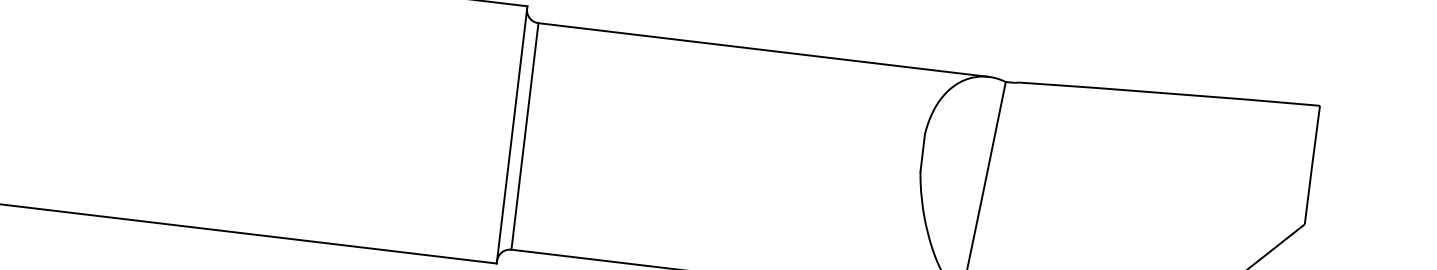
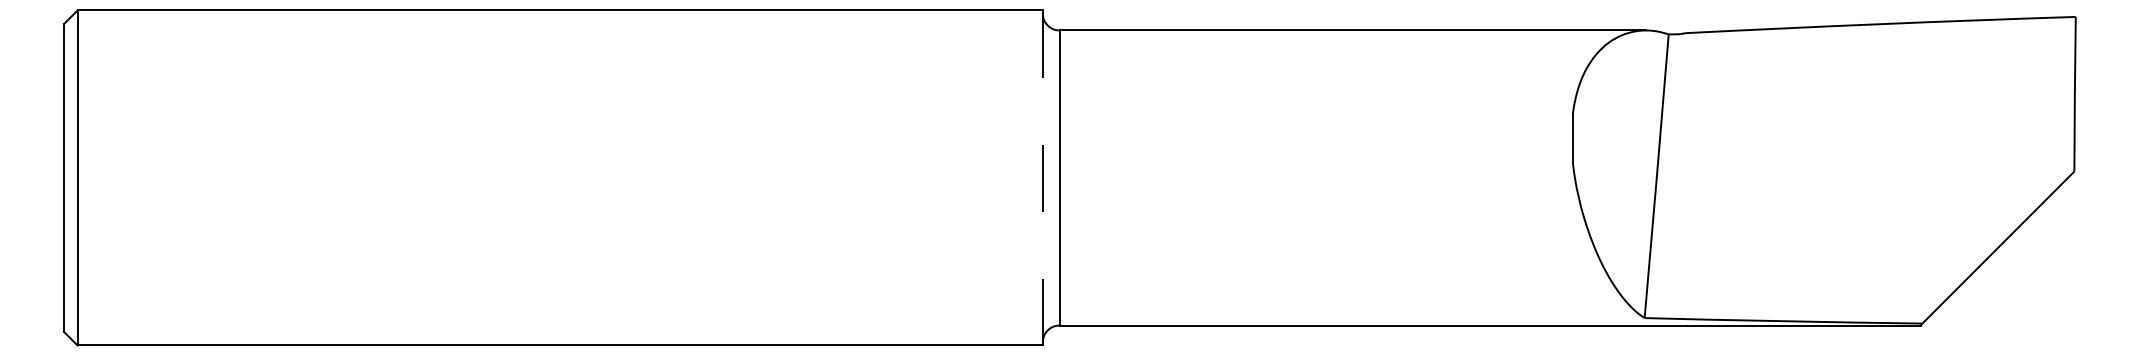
line: (511, 135) -> (1042, 178), solid -> dashed

